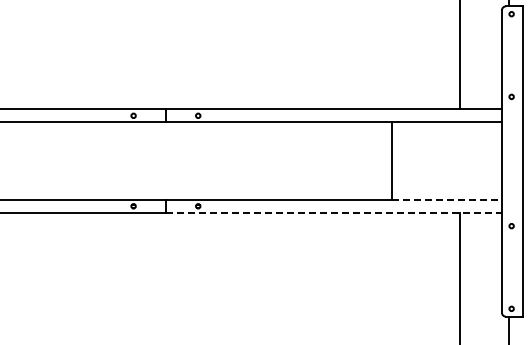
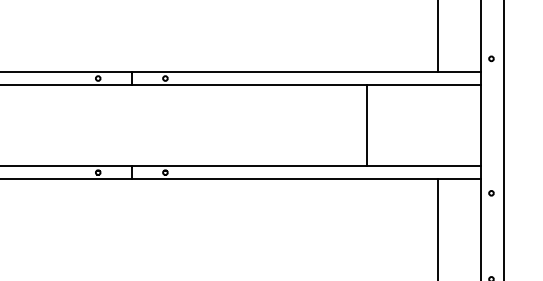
line: (447, 199) -> (424, 165), dashed -> solid
line: (334, 212) -> (307, 179), dashed -> solid

